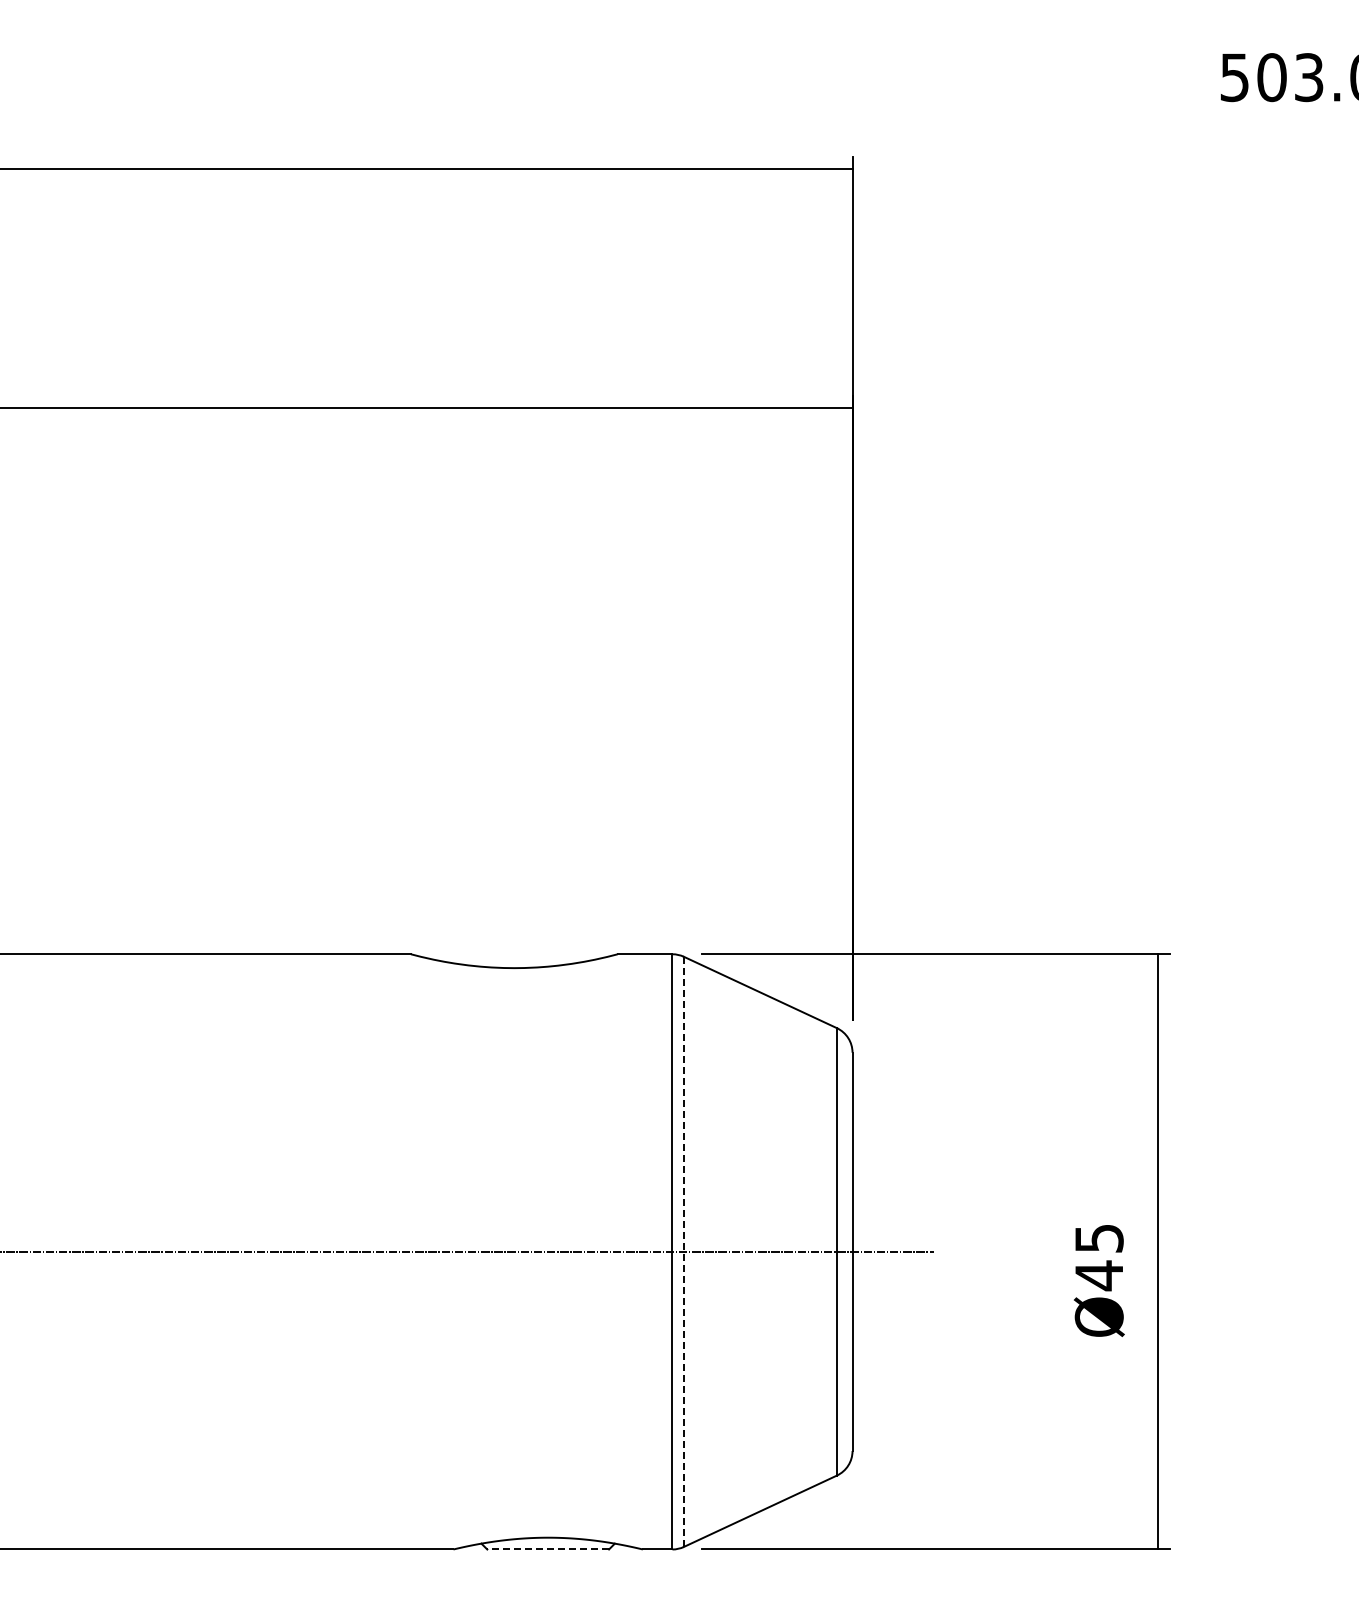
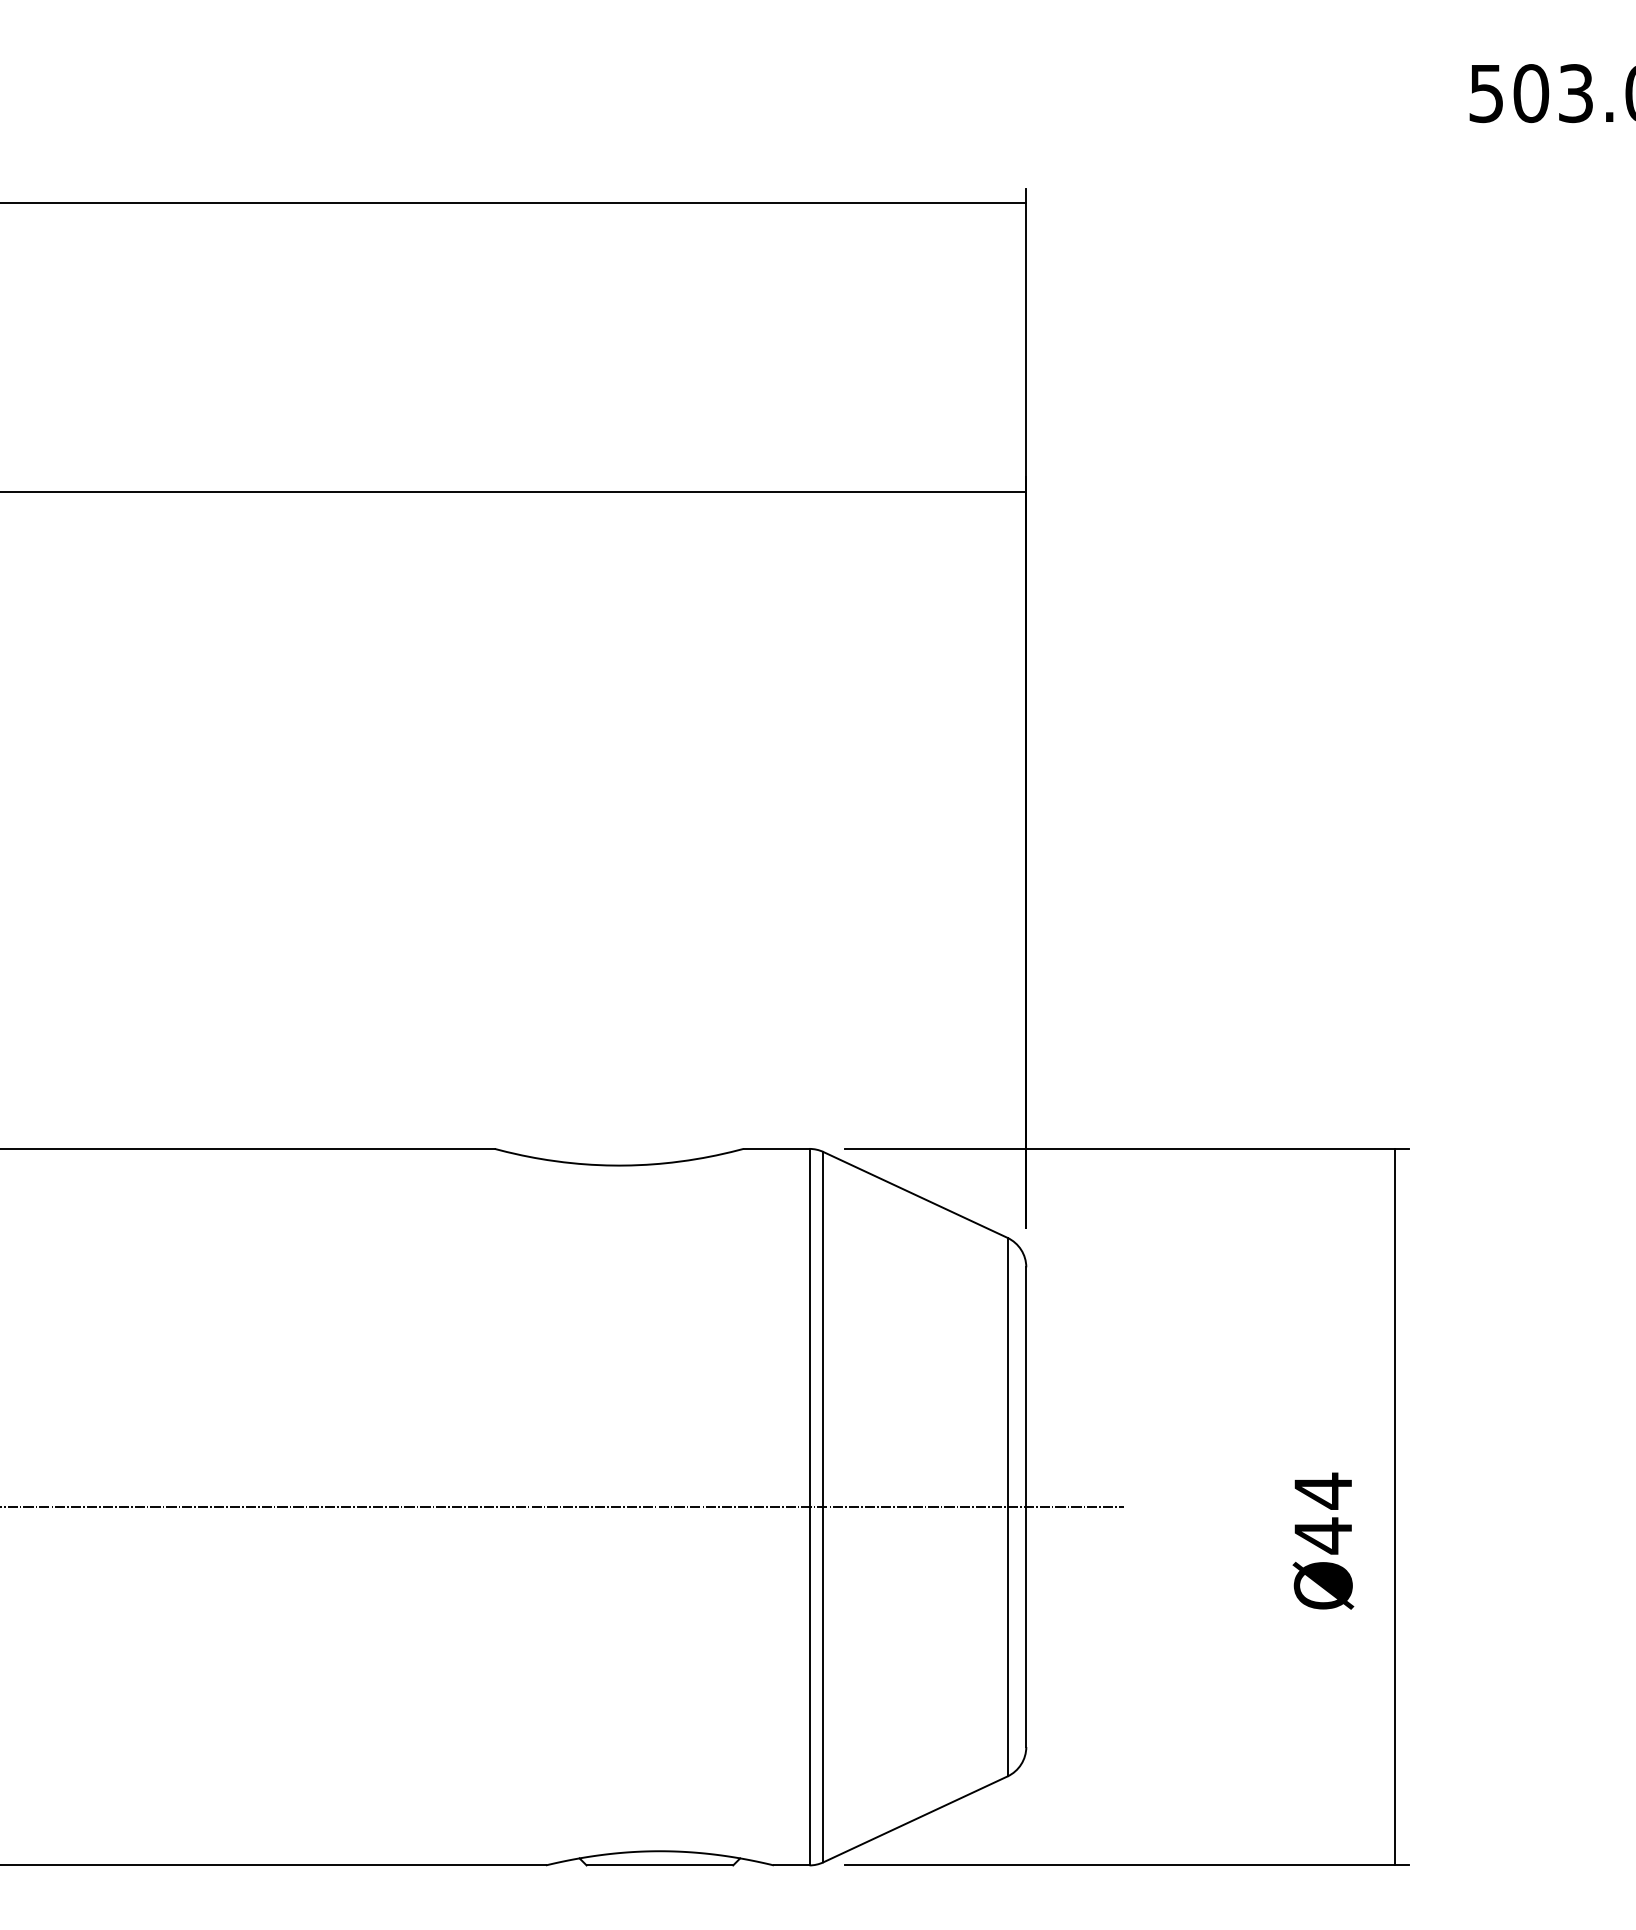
text: (1099, 1238) -> (1323, 1491), Ø45 -> Ø44
line: (683, 1252) -> (822, 1507), dashed -> solid
line: (548, 1549) -> (660, 1865), dashed -> solid

